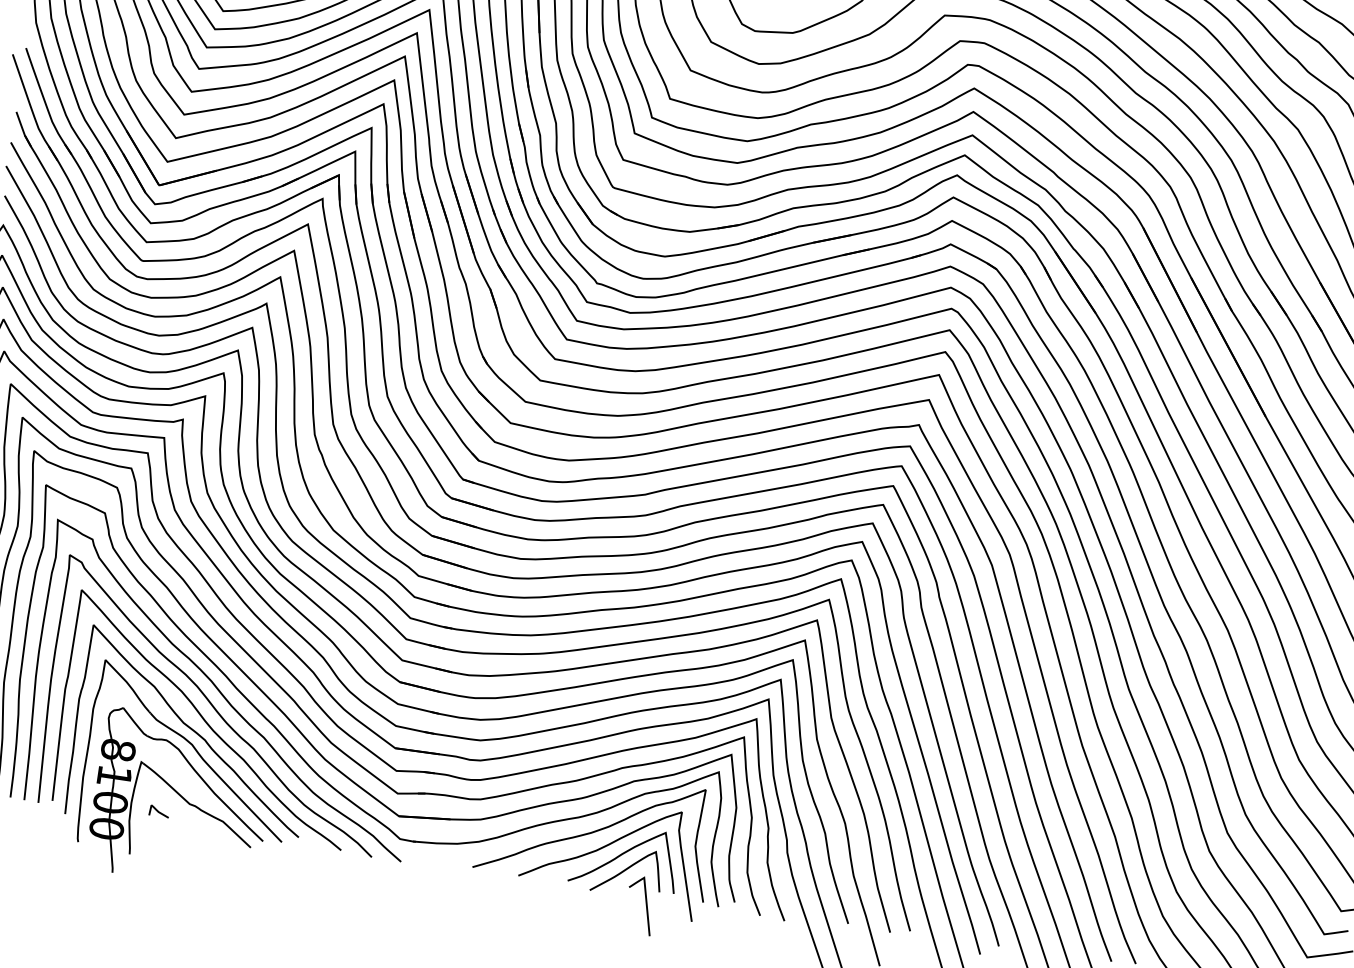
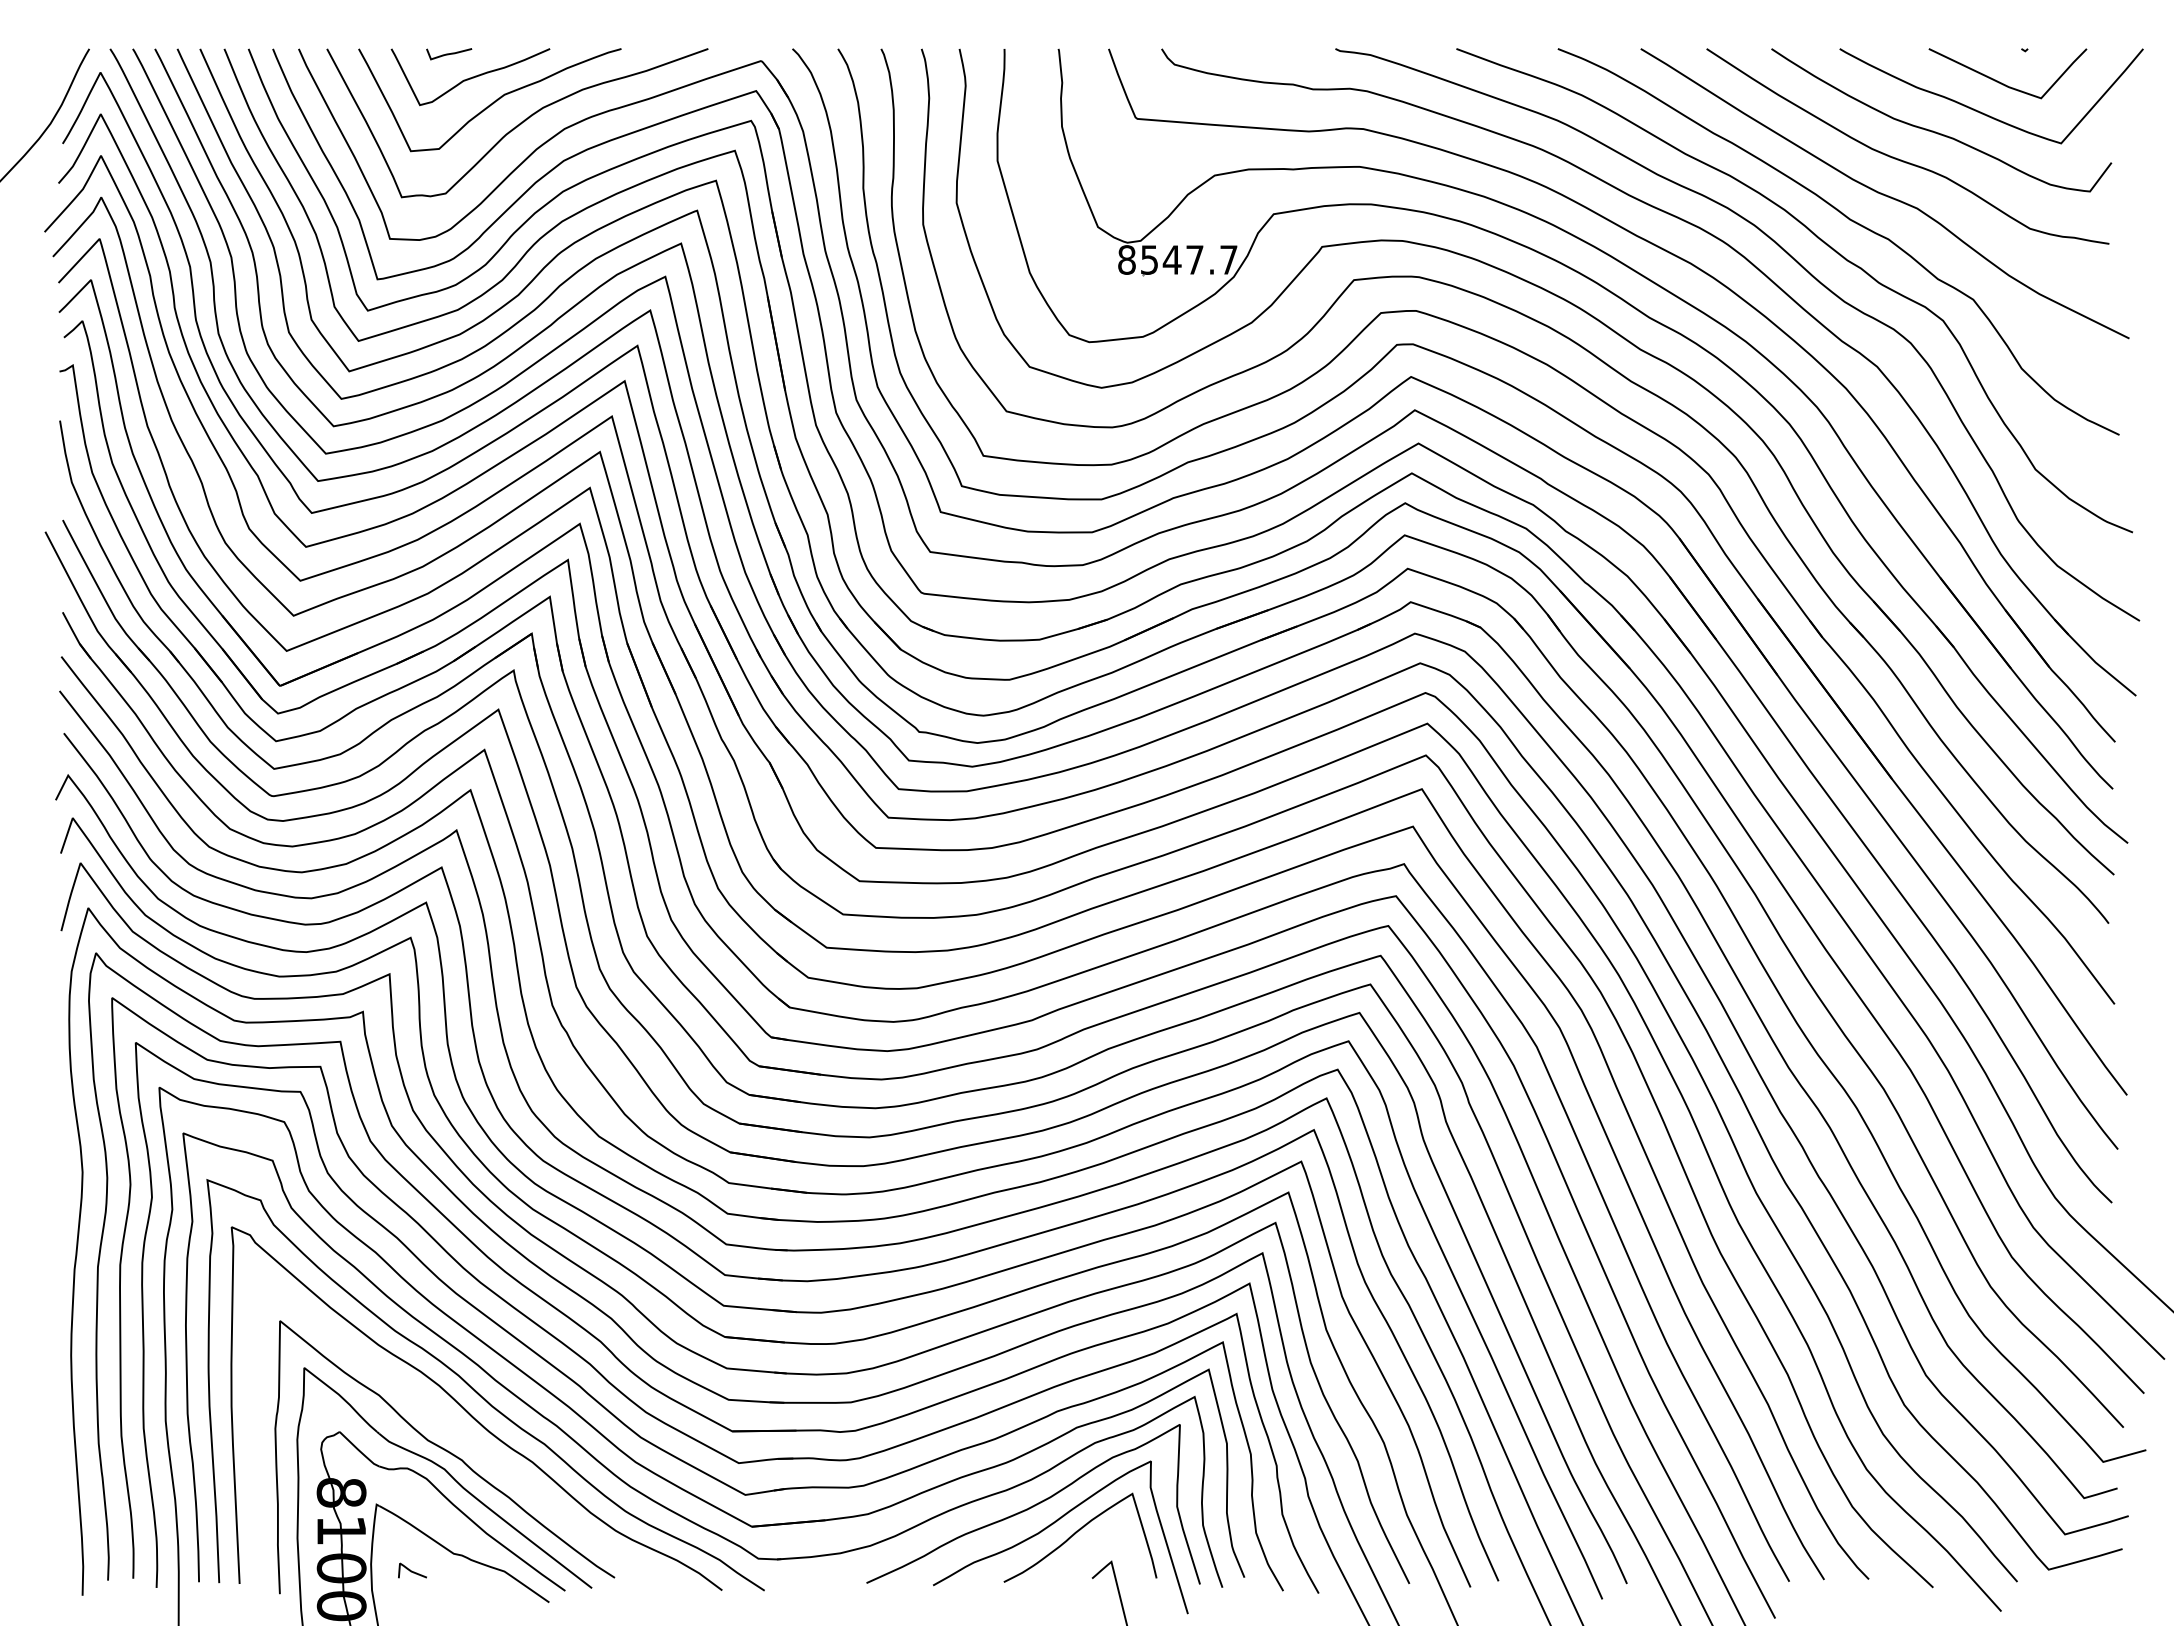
curve: (207, 722) -> (461, 1434), removed
curve: (626, 869) -> (1084, 1554), removed

